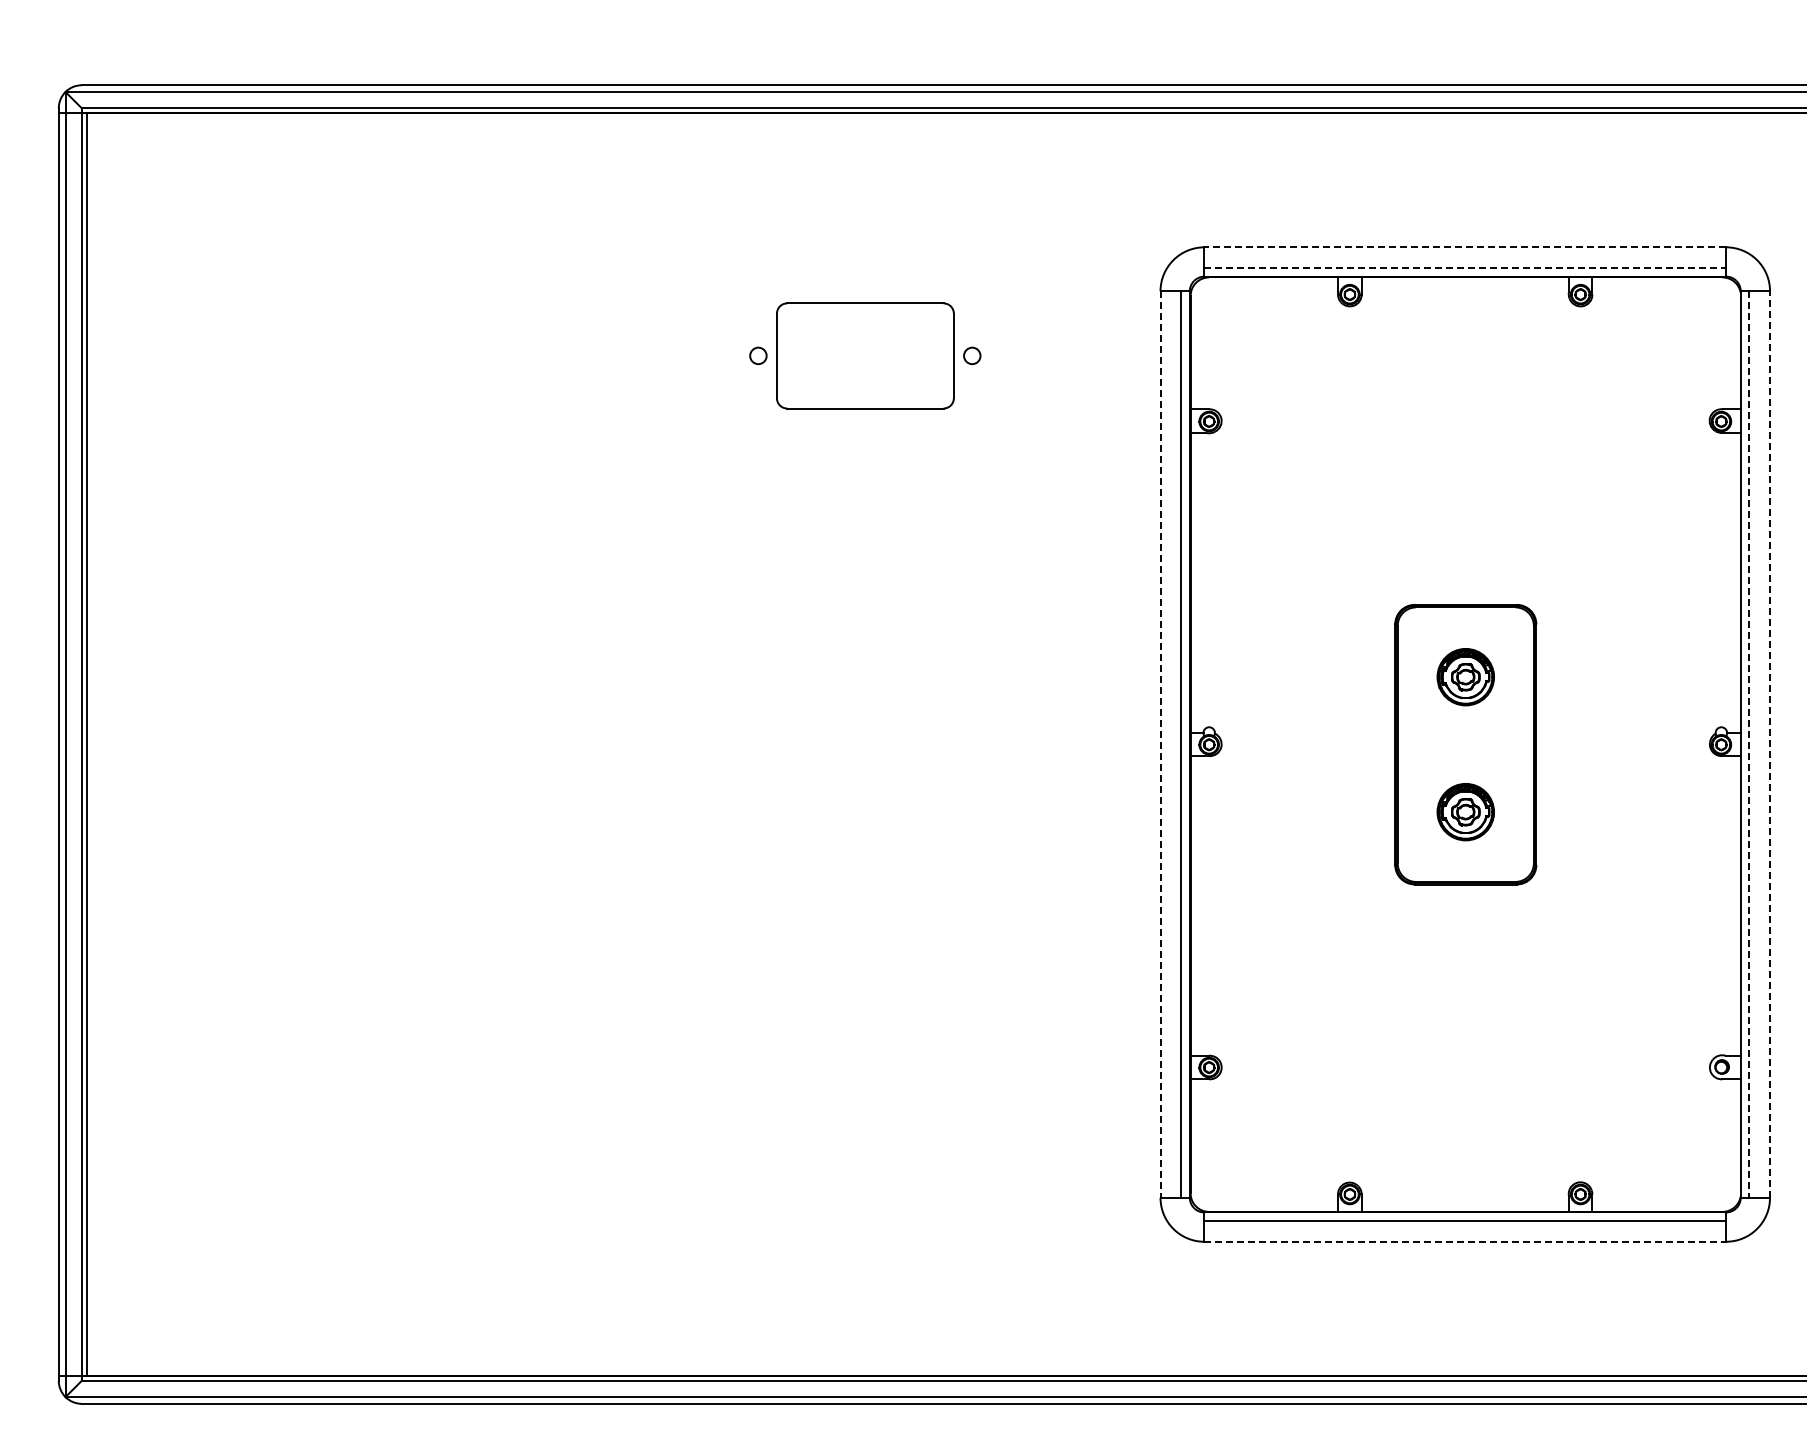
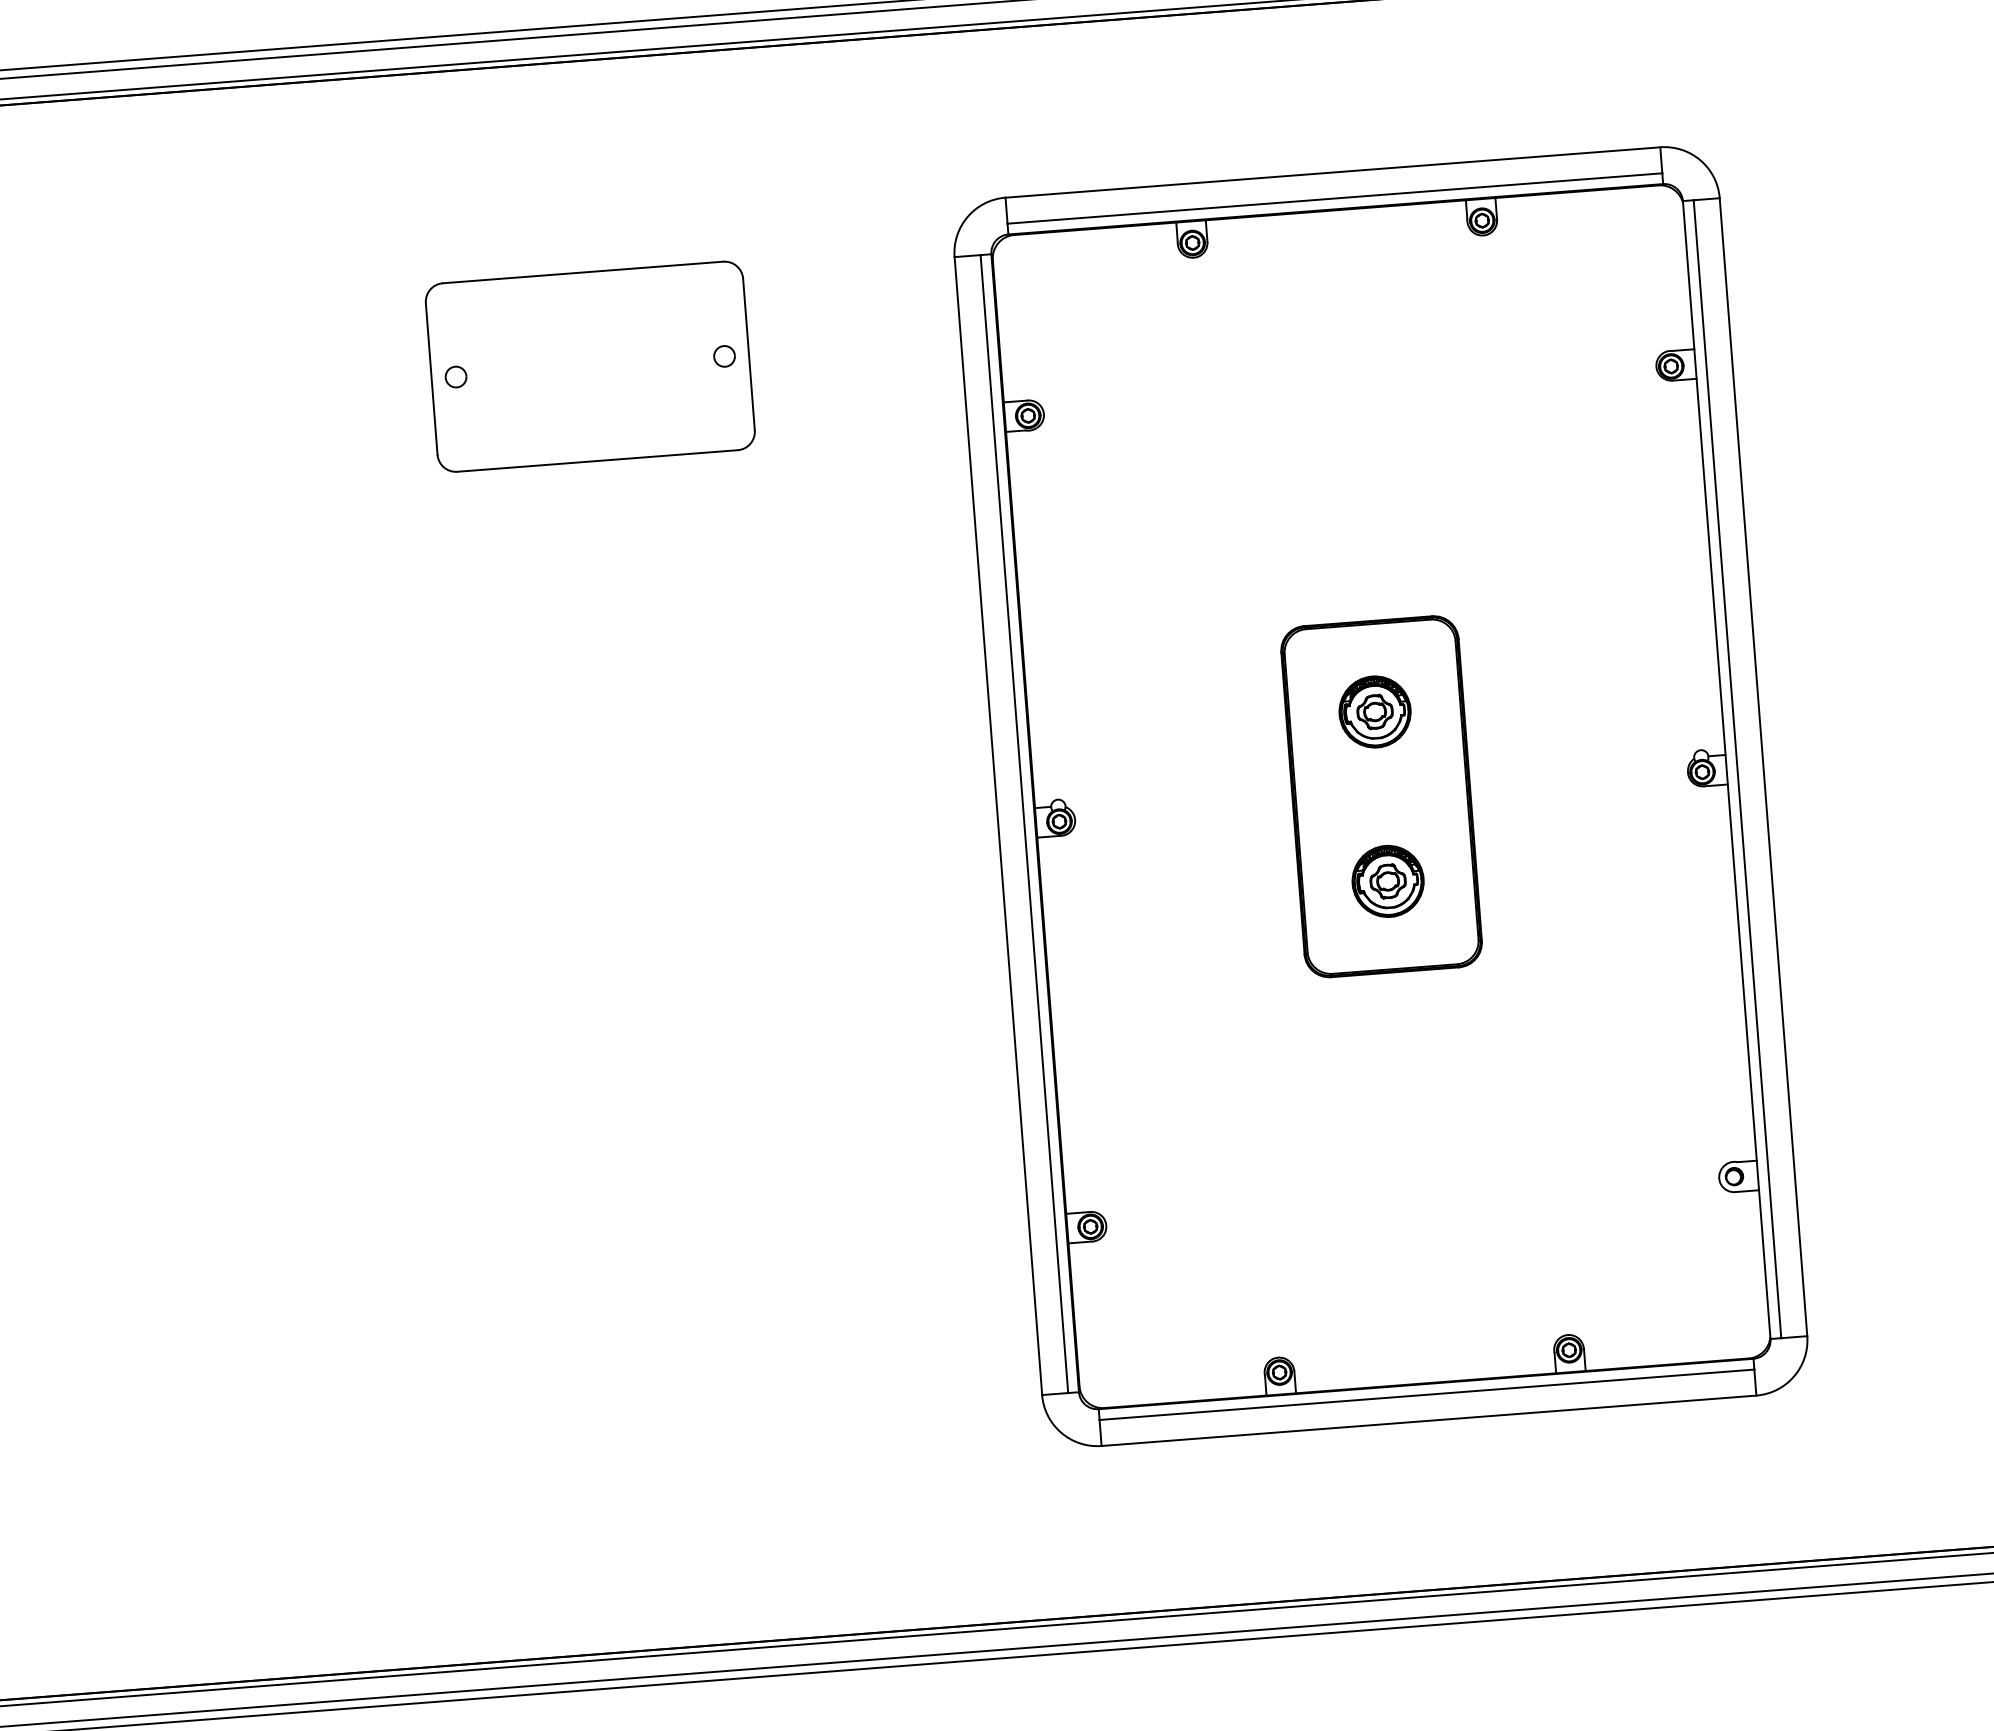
line: (1465, 247) -> (1333, 172), dashed -> solid
line: (1465, 268) -> (1335, 199), dashed -> solid
part: (865, 355) -> (590, 366), size x1.43
line: (1770, 744) -> (1764, 767), dashed -> solid
line: (1160, 745) -> (998, 827), dashed -> solid
line: (1749, 745) -> (1737, 770), dashed -> solid
line: (1465, 1241) -> (1429, 1420), dashed -> solid

